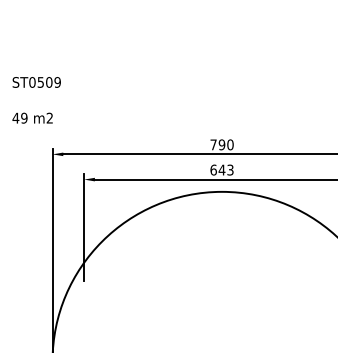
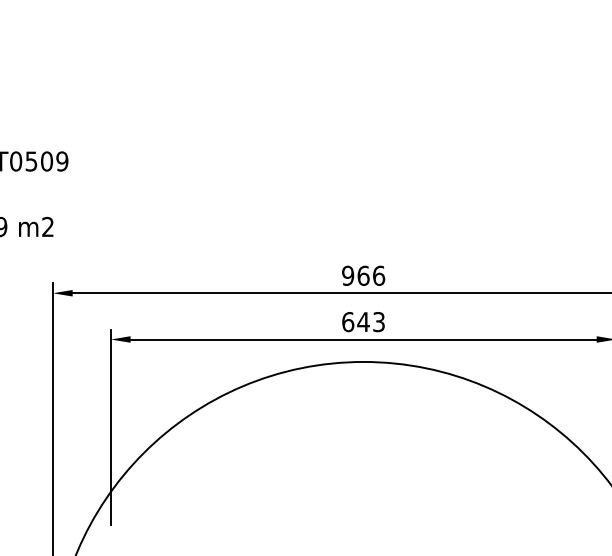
text: (221, 144) -> (362, 275), 790 -> 966

